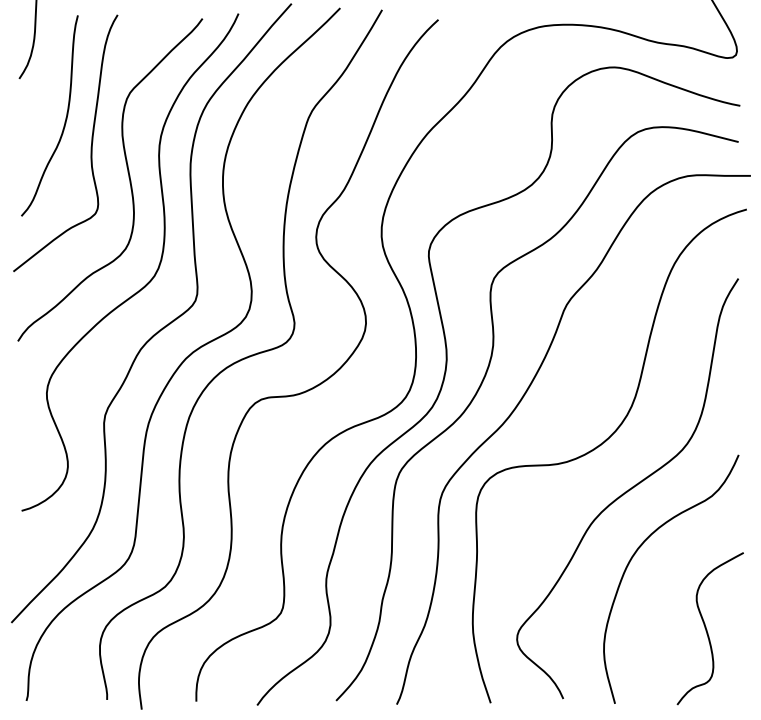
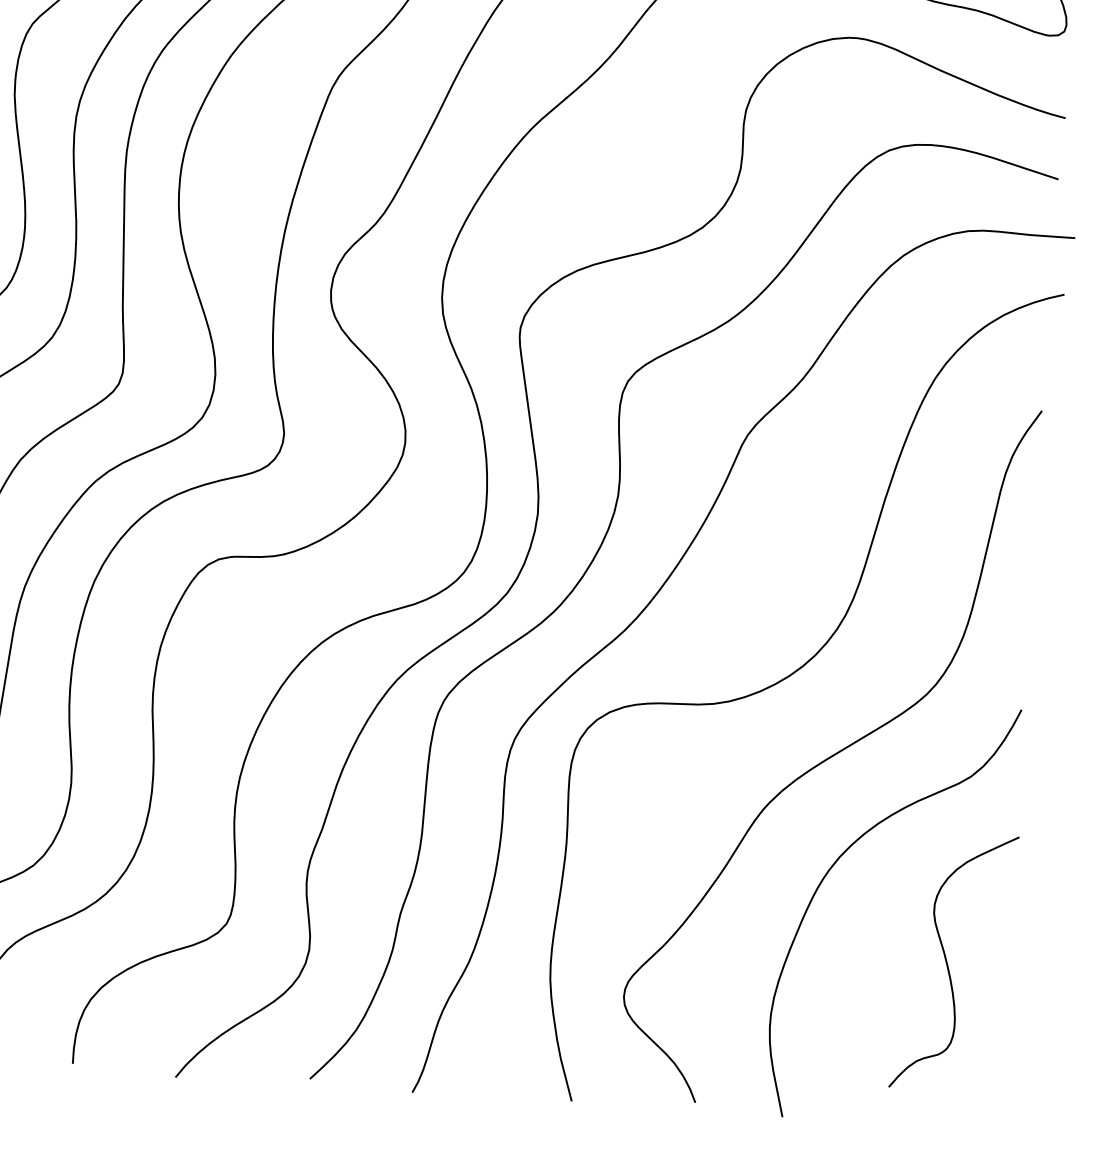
curve: (707, 629) -> (948, 962), moved

